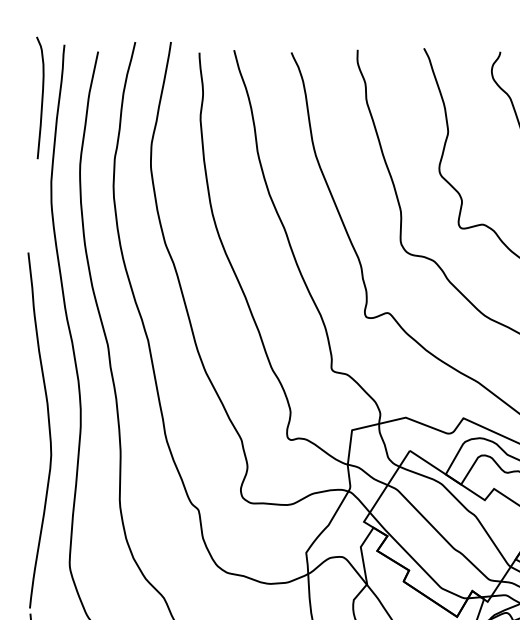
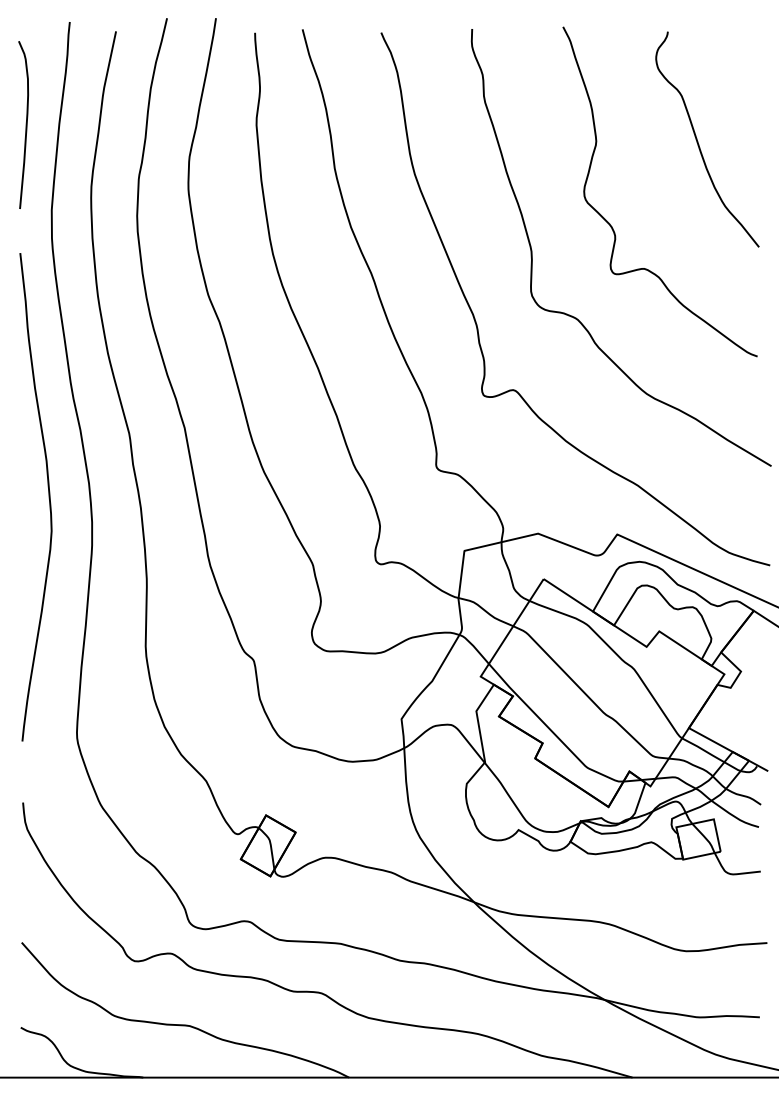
curve: (41, 97) -> (25, 124), moved
curve: (48, 430) -> (48, 497), moved

